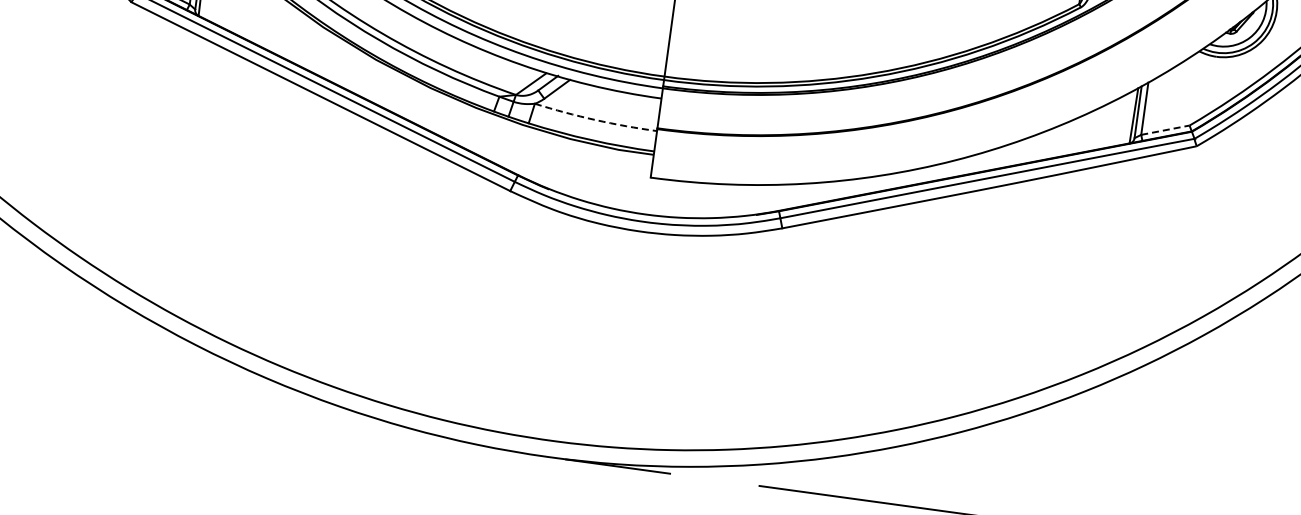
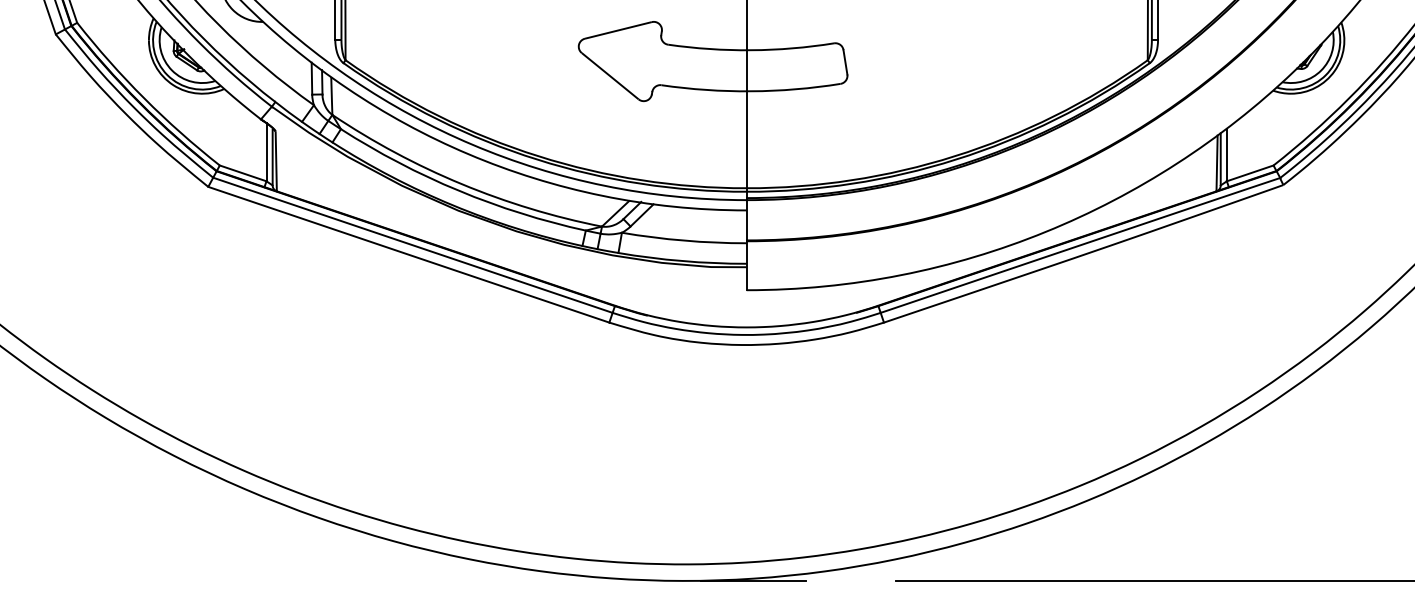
arc: (595, 119) -> (684, 240), dashed -> solid
line: (1165, 130) -> (1250, 173), dashed -> solid

